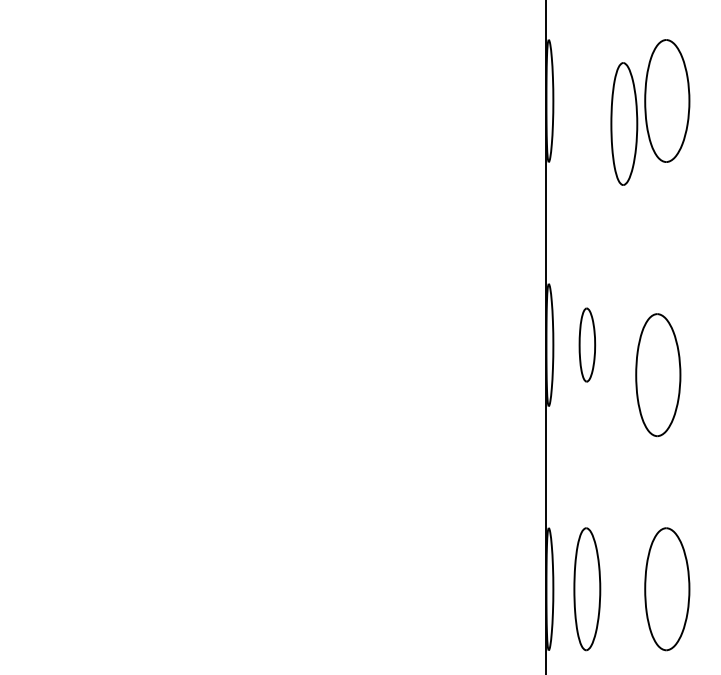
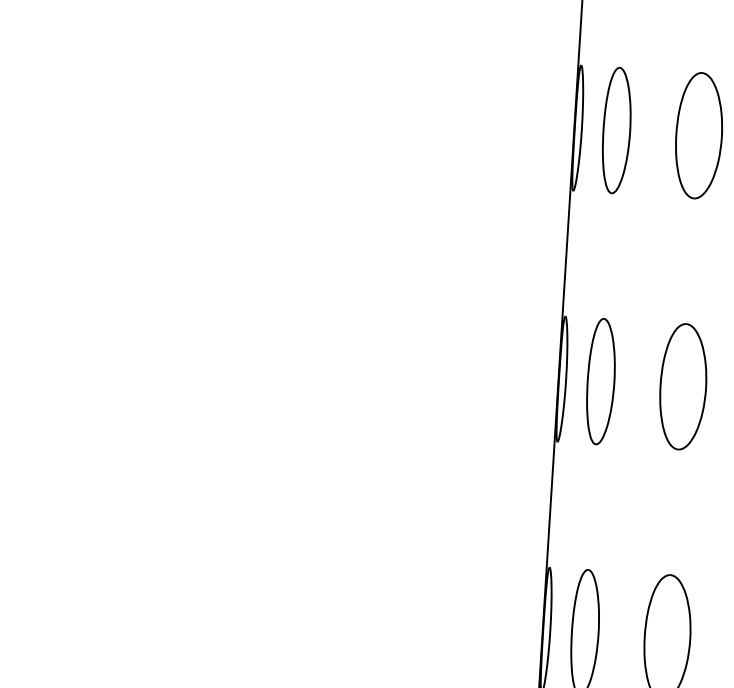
part: (624, 123) -> (617, 130), moved
part: (587, 344) -> (601, 381), size x1.67
part: (658, 374) -> (683, 386), moved

